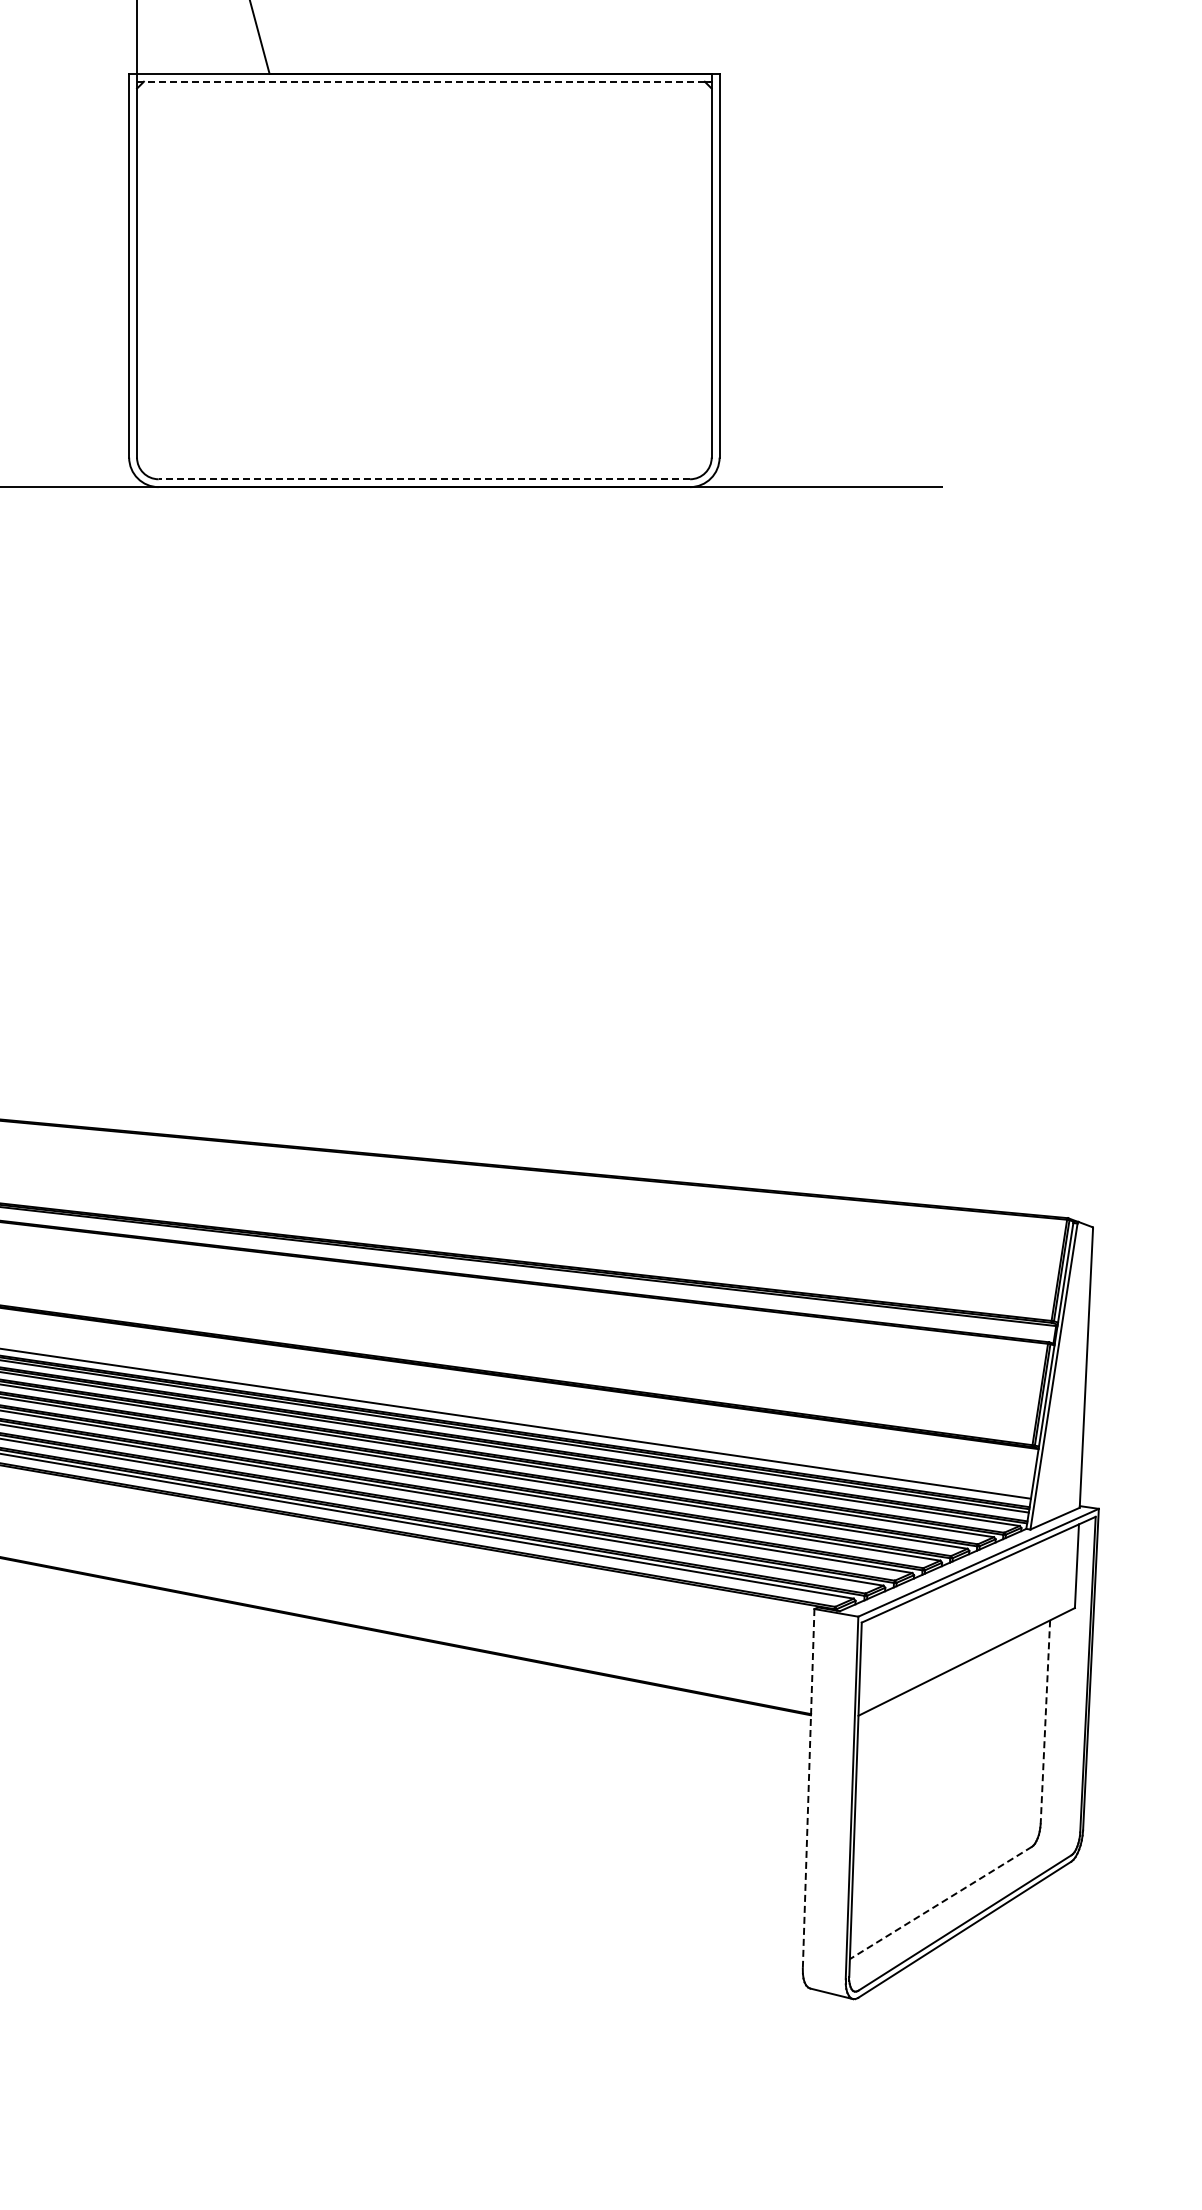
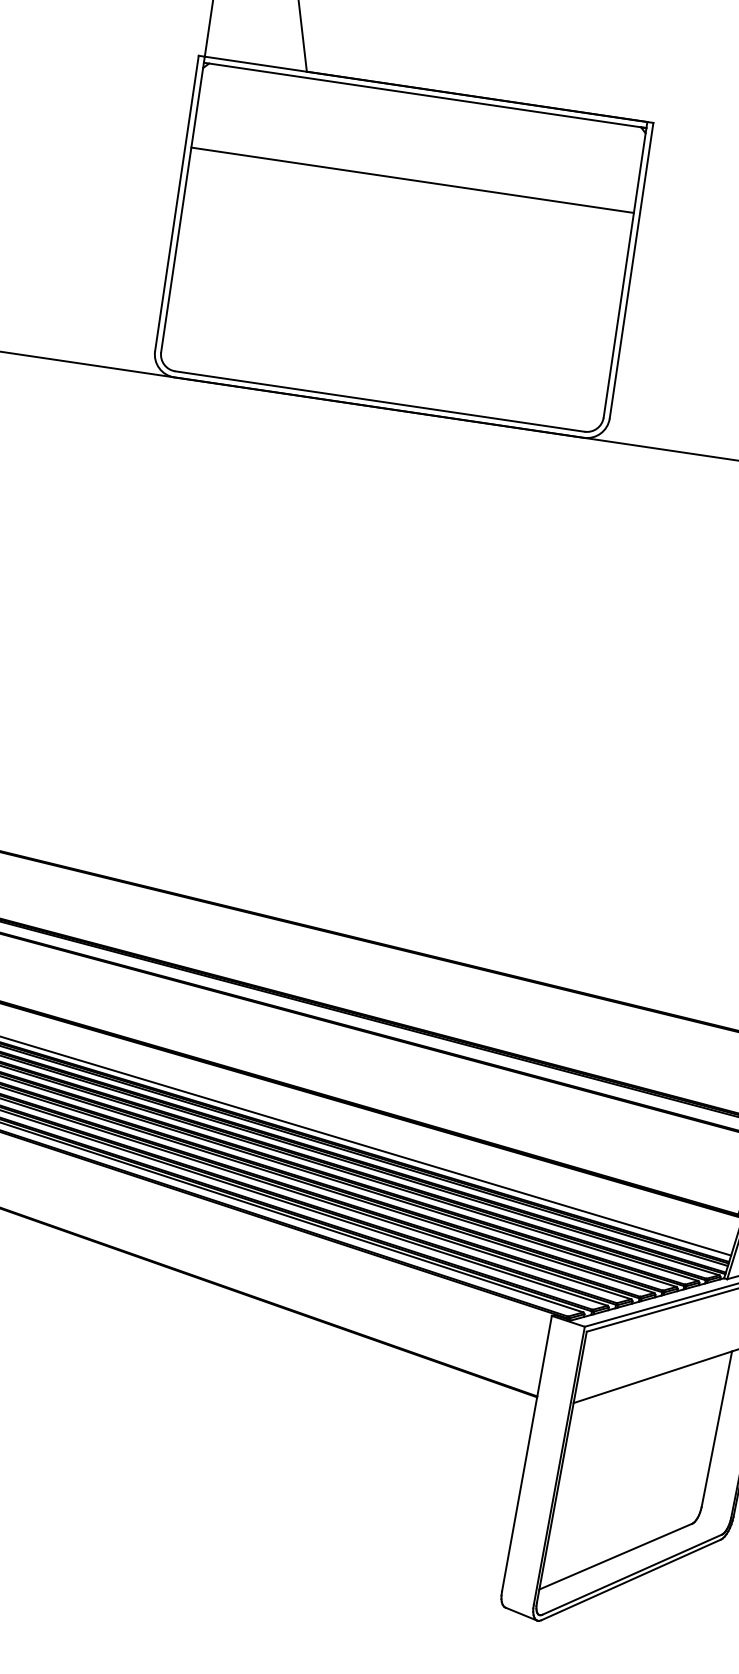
line: (424, 81) -> (425, 95), dashed -> solid
line: (424, 191) -> (412, 179), added
line: (424, 479) -> (380, 401), dashed -> solid
line: (1045, 1722) -> (716, 1429), dashed -> solid
line: (808, 1788) -> (526, 1453), dashed -> solid
line: (940, 1903) -> (615, 1556), dashed -> solid

